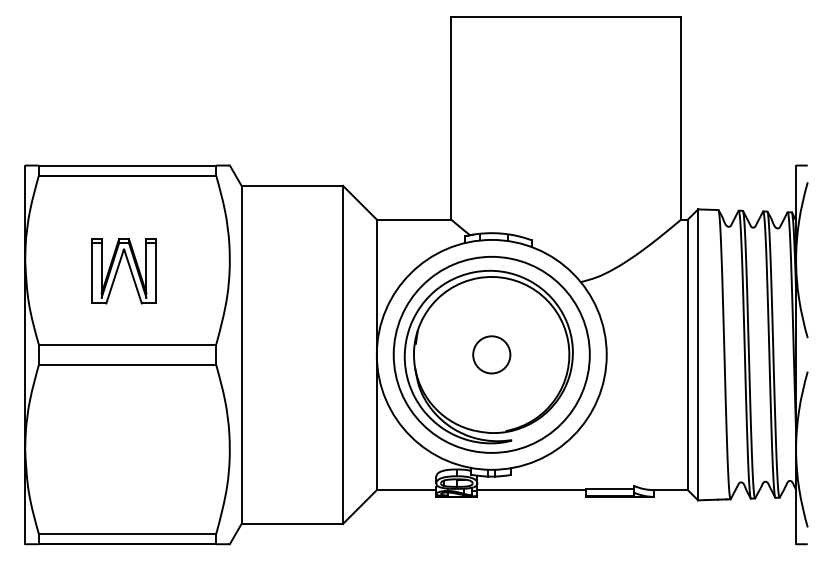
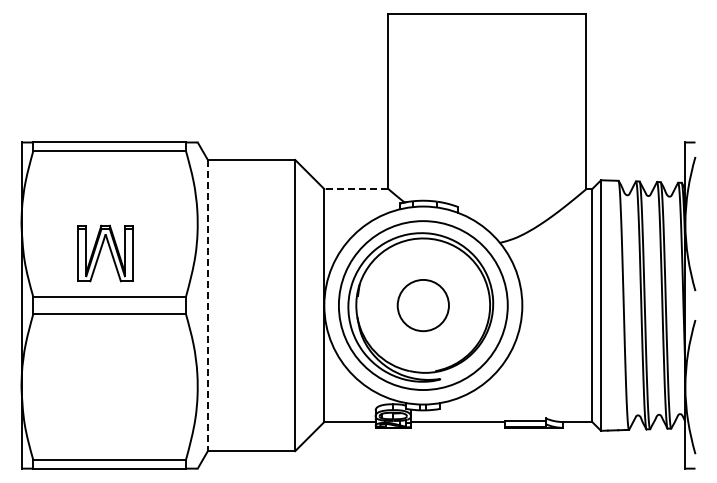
line: (413, 220) -> (355, 189), solid -> dashed
part: (123, 271) -> (105, 253), moved
line: (241, 354) -> (207, 305), solid -> dashed
circle: (491, 354) -> (423, 305), size x1.6

